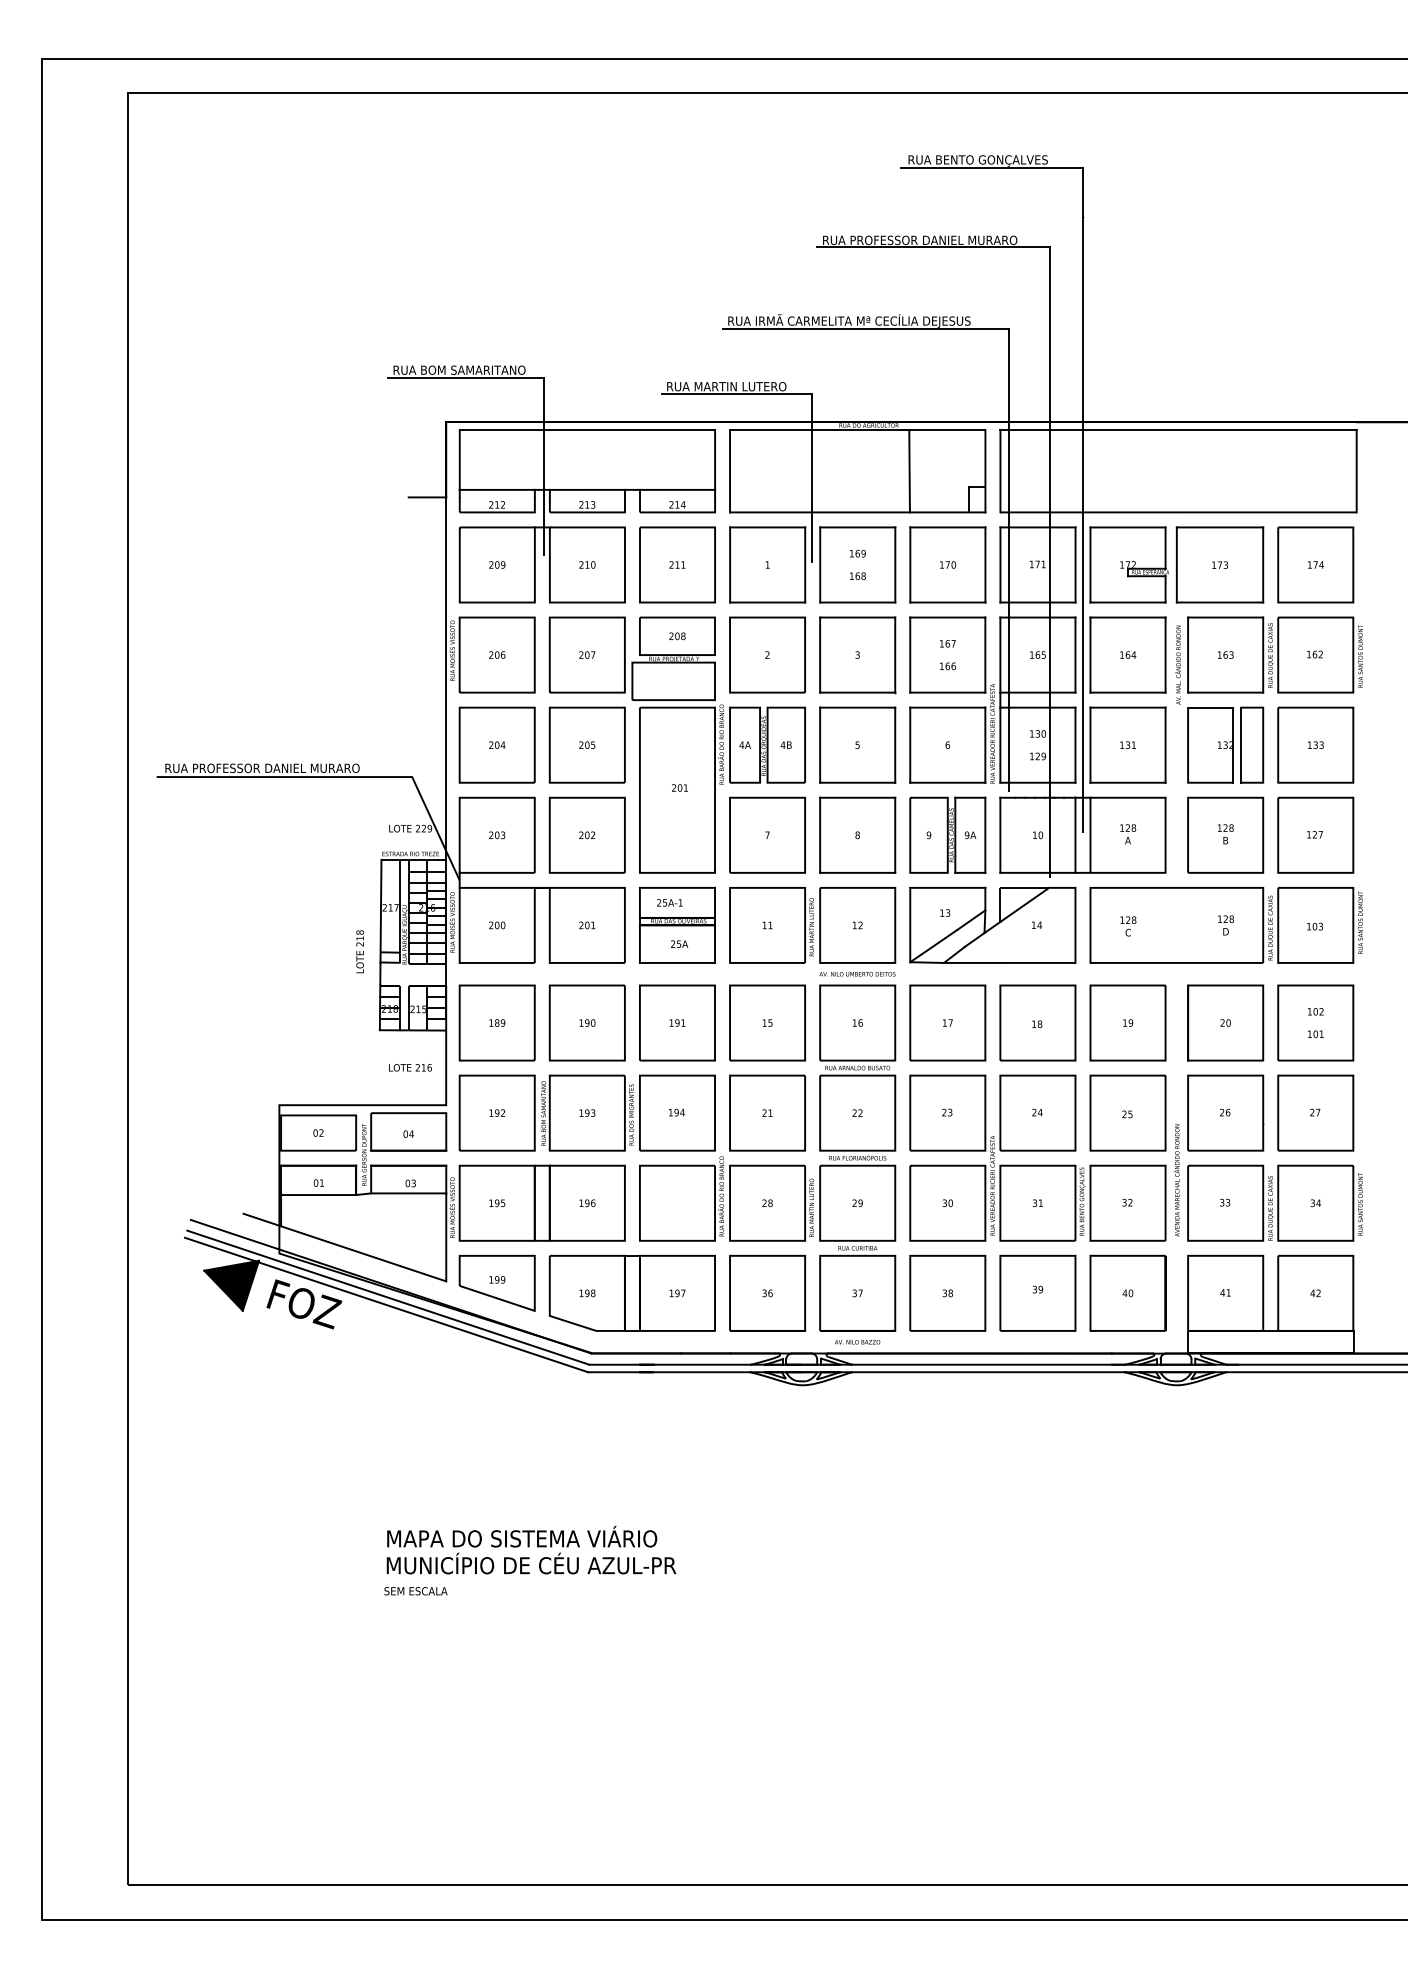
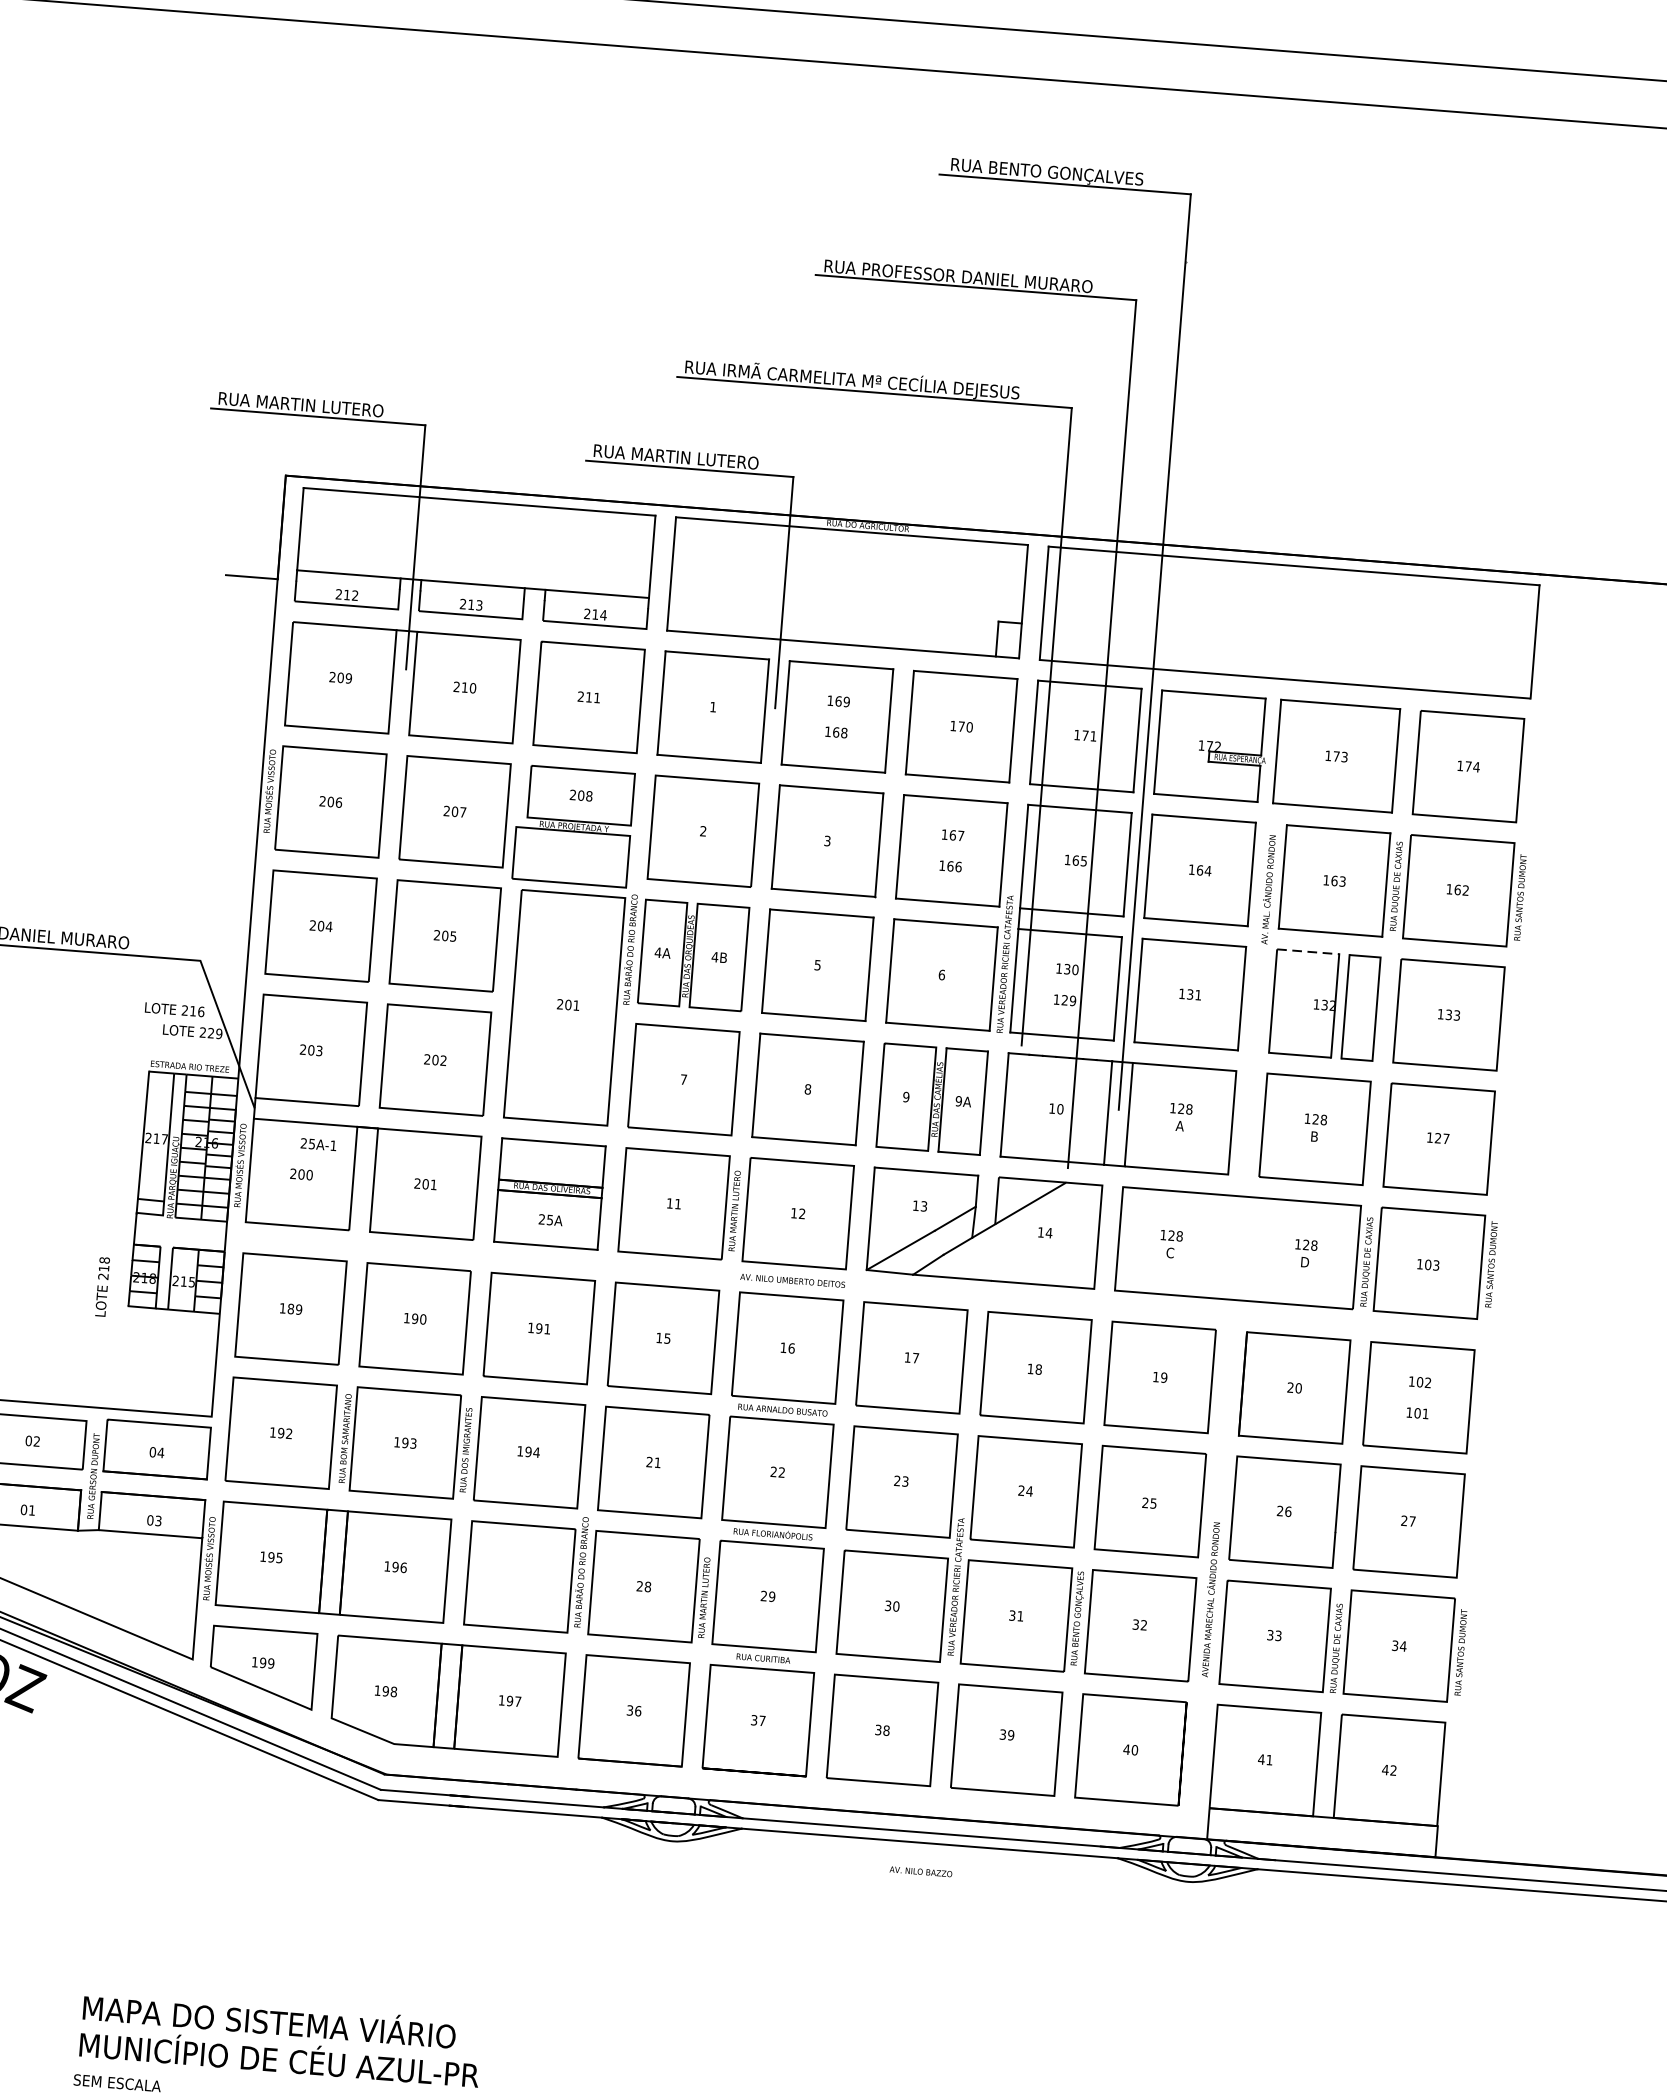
text: (473, 369) -> (329, 405), RUA BOM SAMARITANO -> RUA MARTIN LUTERO
line: (909, 471) -> (918, 593), removed
line: (1210, 707) -> (1308, 951), solid -> dashed
text: (669, 902) -> (318, 1144), moved
text: (359, 951) -> (101, 1286), moved
text: (410, 1067) -> (174, 1009), moved
text: (857, 1342) -> (920, 1872), moved

